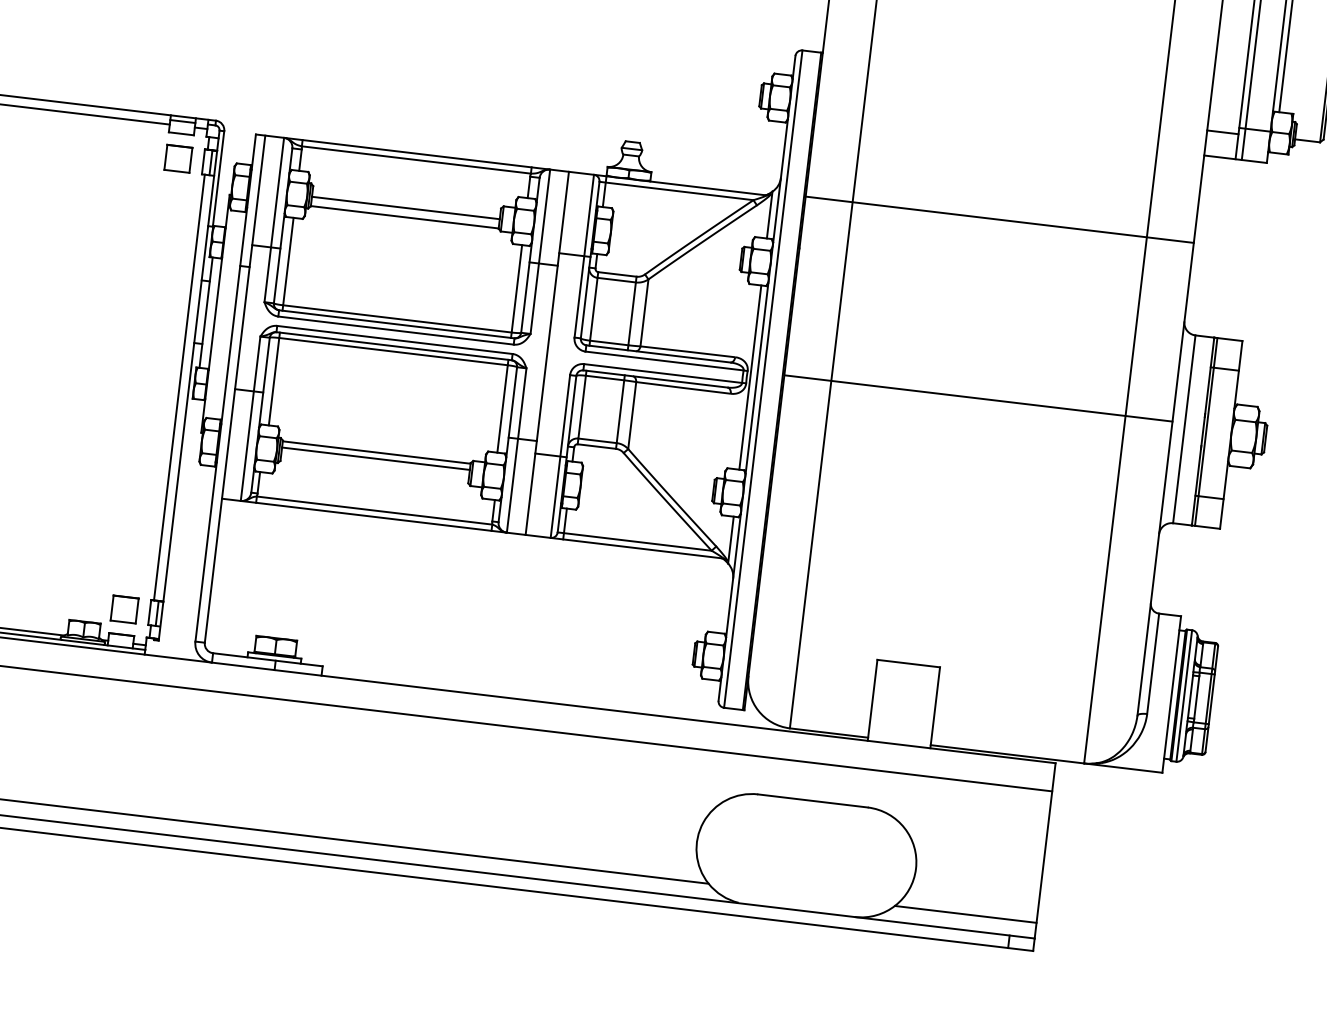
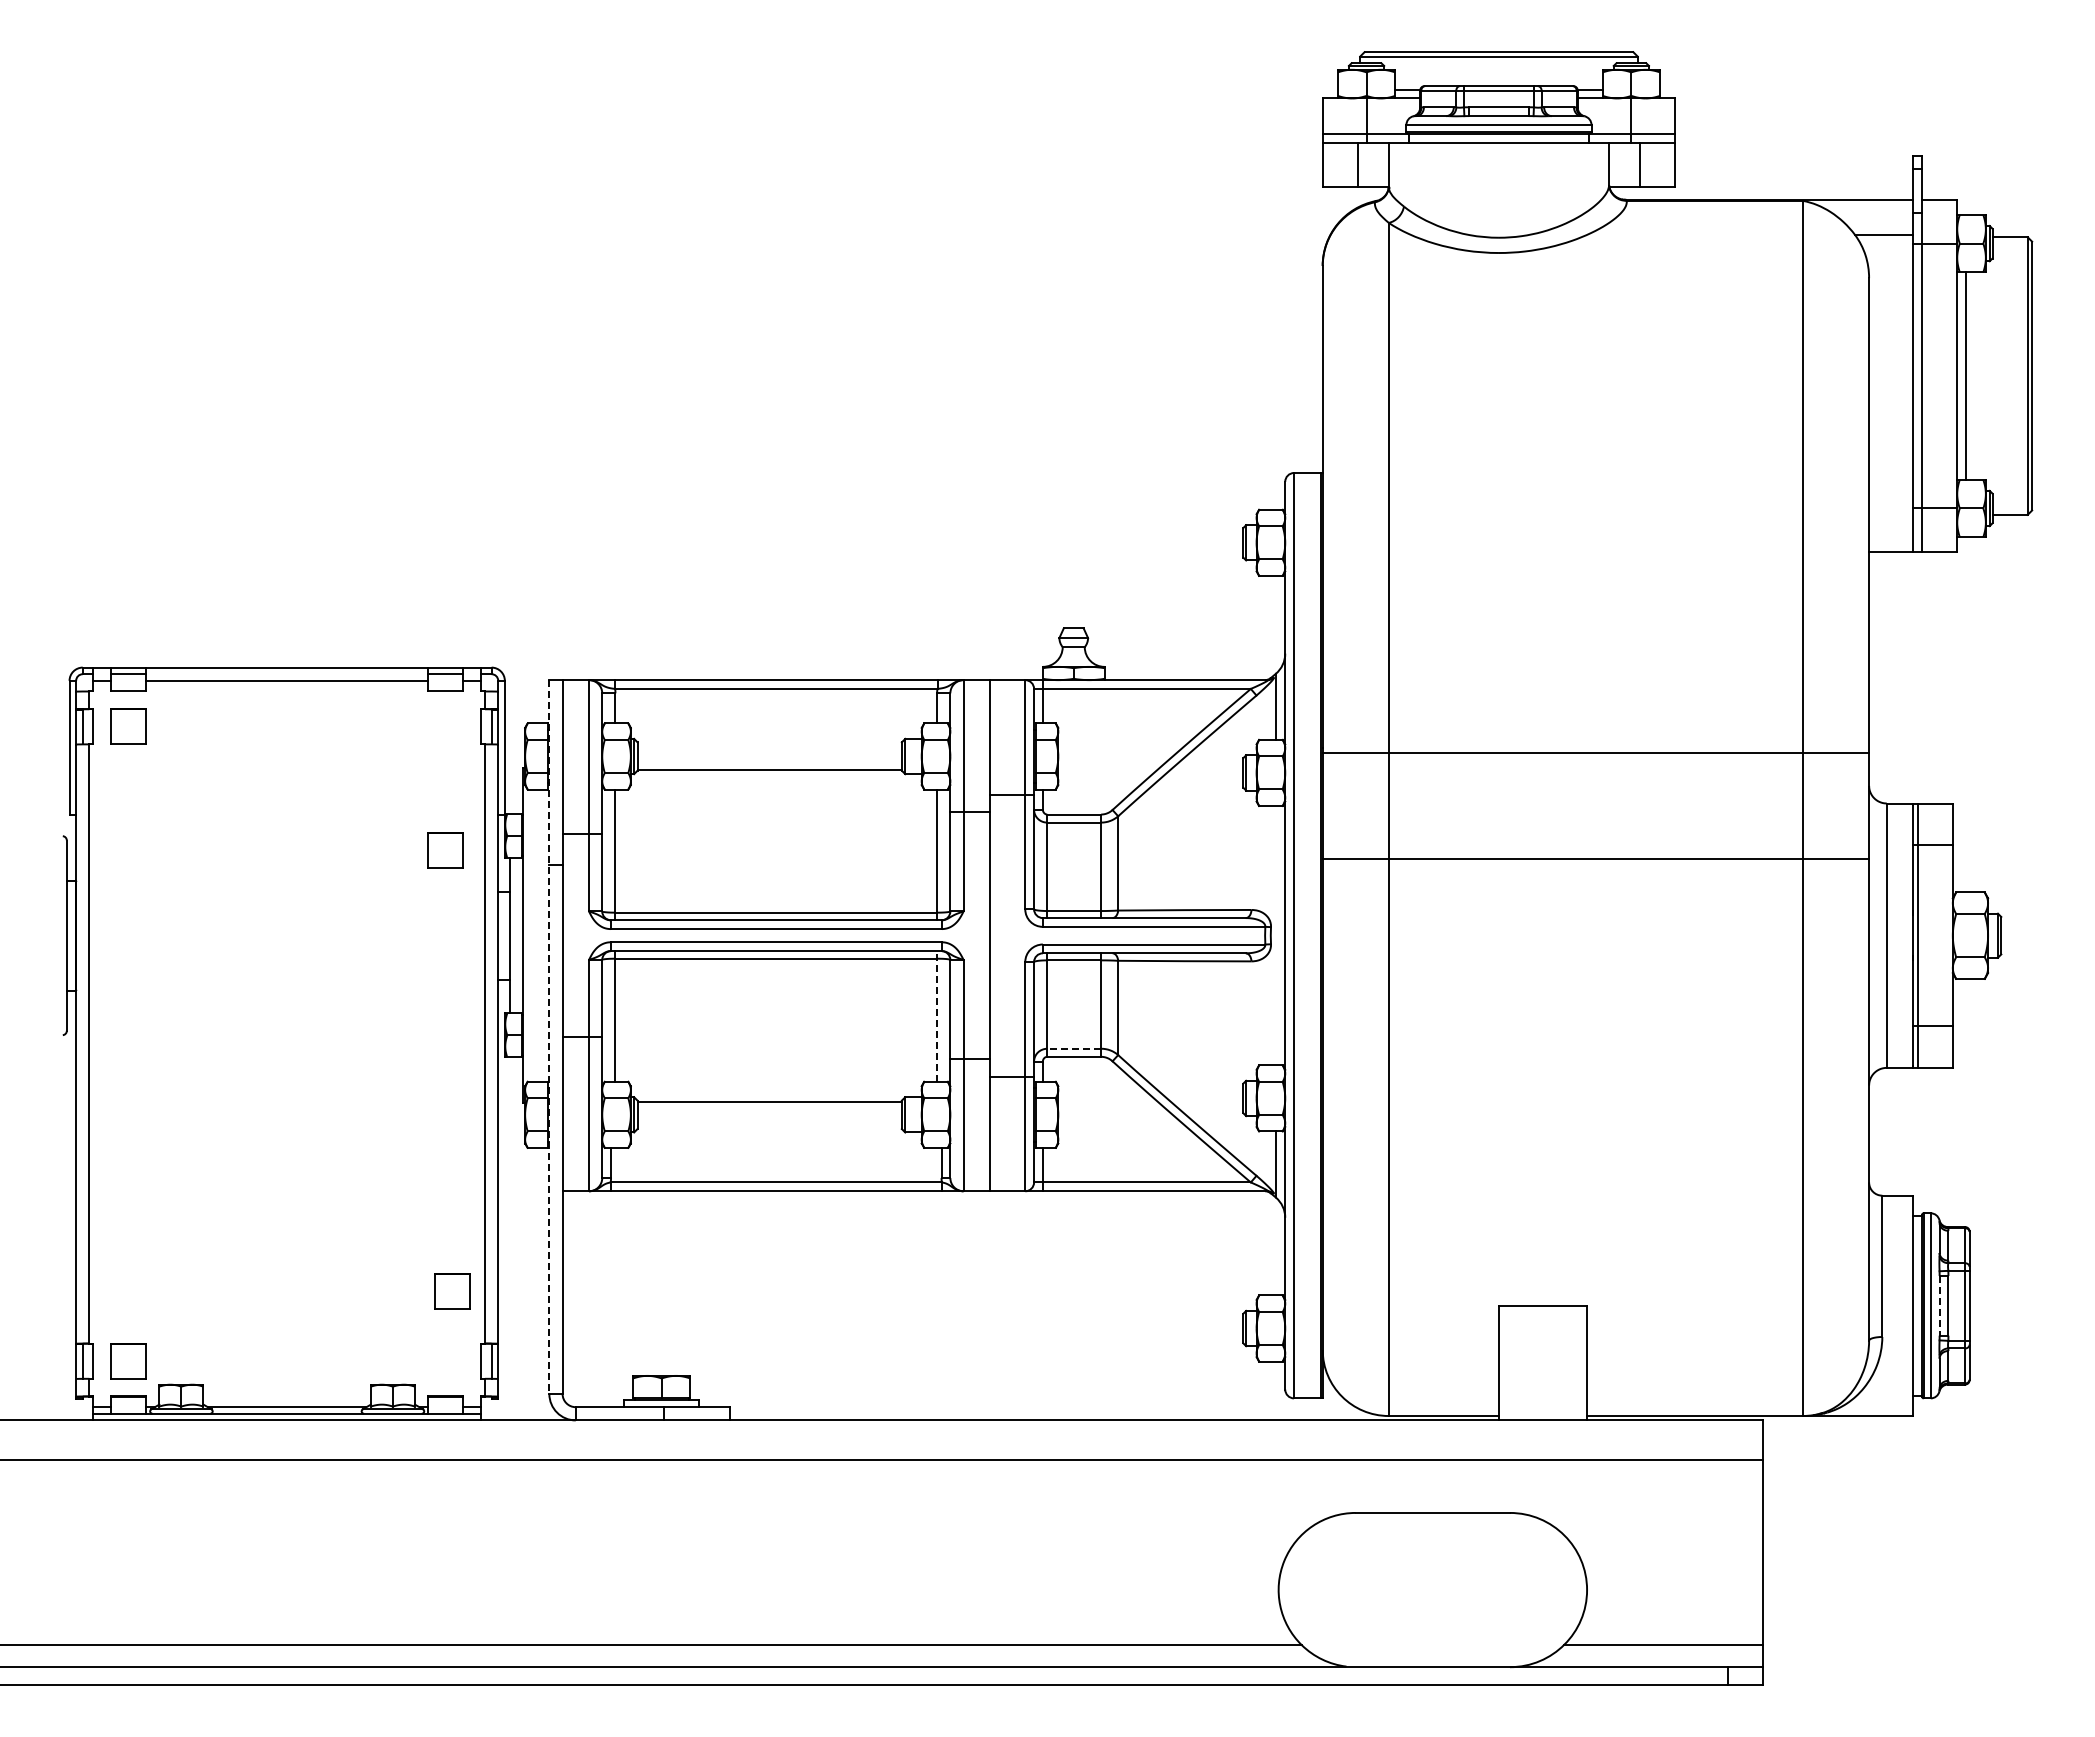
line: (1223, 132) -> (1891, 517), removed
part: (178, 158) -> (445, 850), moved
line: (405, 208) -> (769, 757), removed
line: (999, 219) -> (1595, 753), moved
line: (750, 377) -> (1275, 935), removed
line: (225, 388) -> (549, 1037), solid -> dashed
line: (978, 398) -> (1595, 858), moved
line: (503, 405) -> (937, 1015), solid -> dashed
line: (597, 440) -> (1074, 1048), solid -> dashed
line: (375, 458) -> (769, 1110), removed
part: (124, 609) -> (452, 1291), moved
line: (1190, 696) -> (1939, 1305), solid -> dashed

